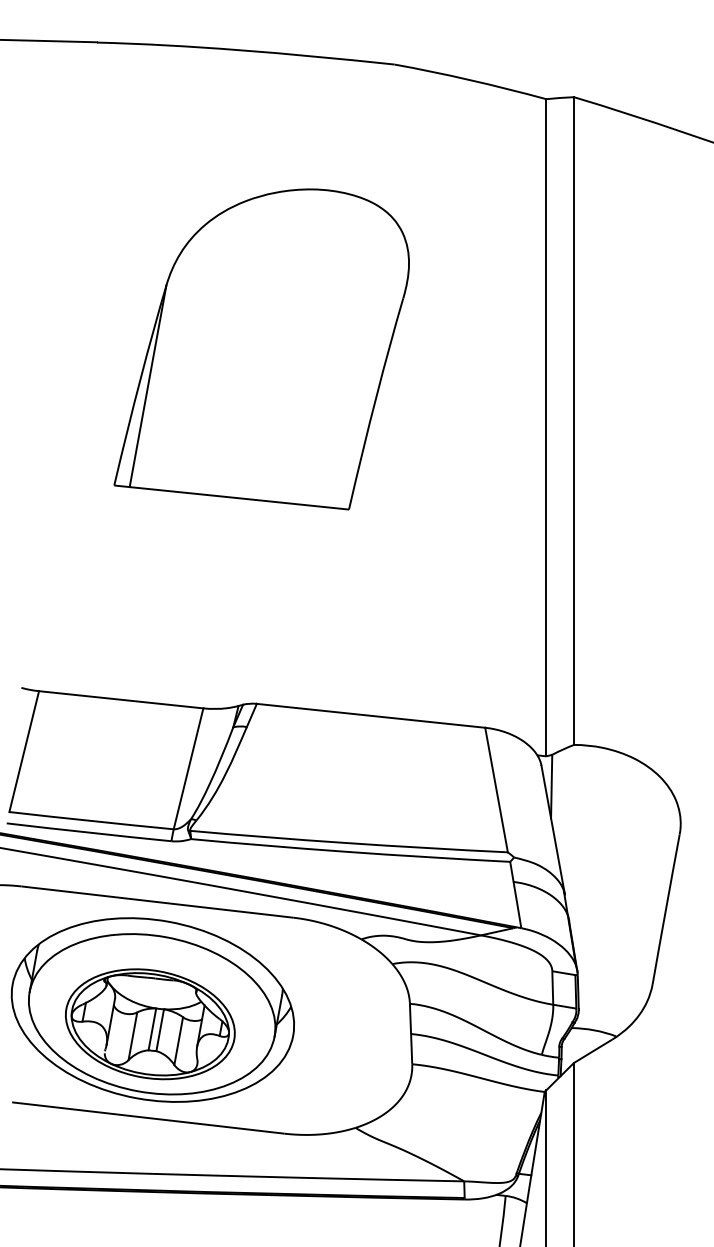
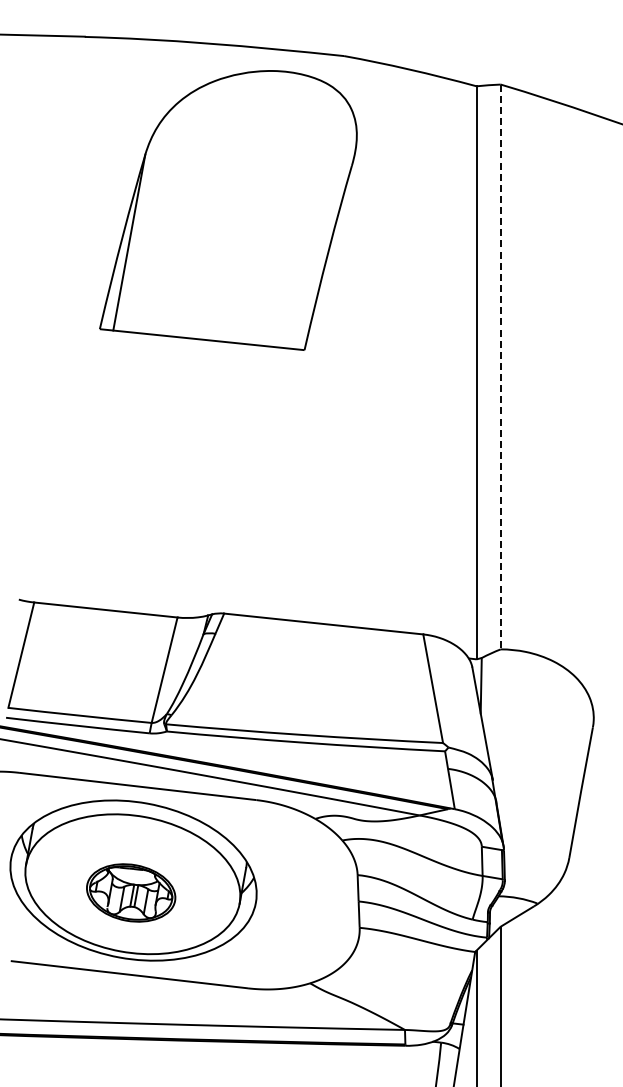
part: (261, 349) -> (228, 210), moved
line: (573, 421) -> (500, 367), solid -> dashed
part: (149, 1023) -> (130, 892), size x0.6

